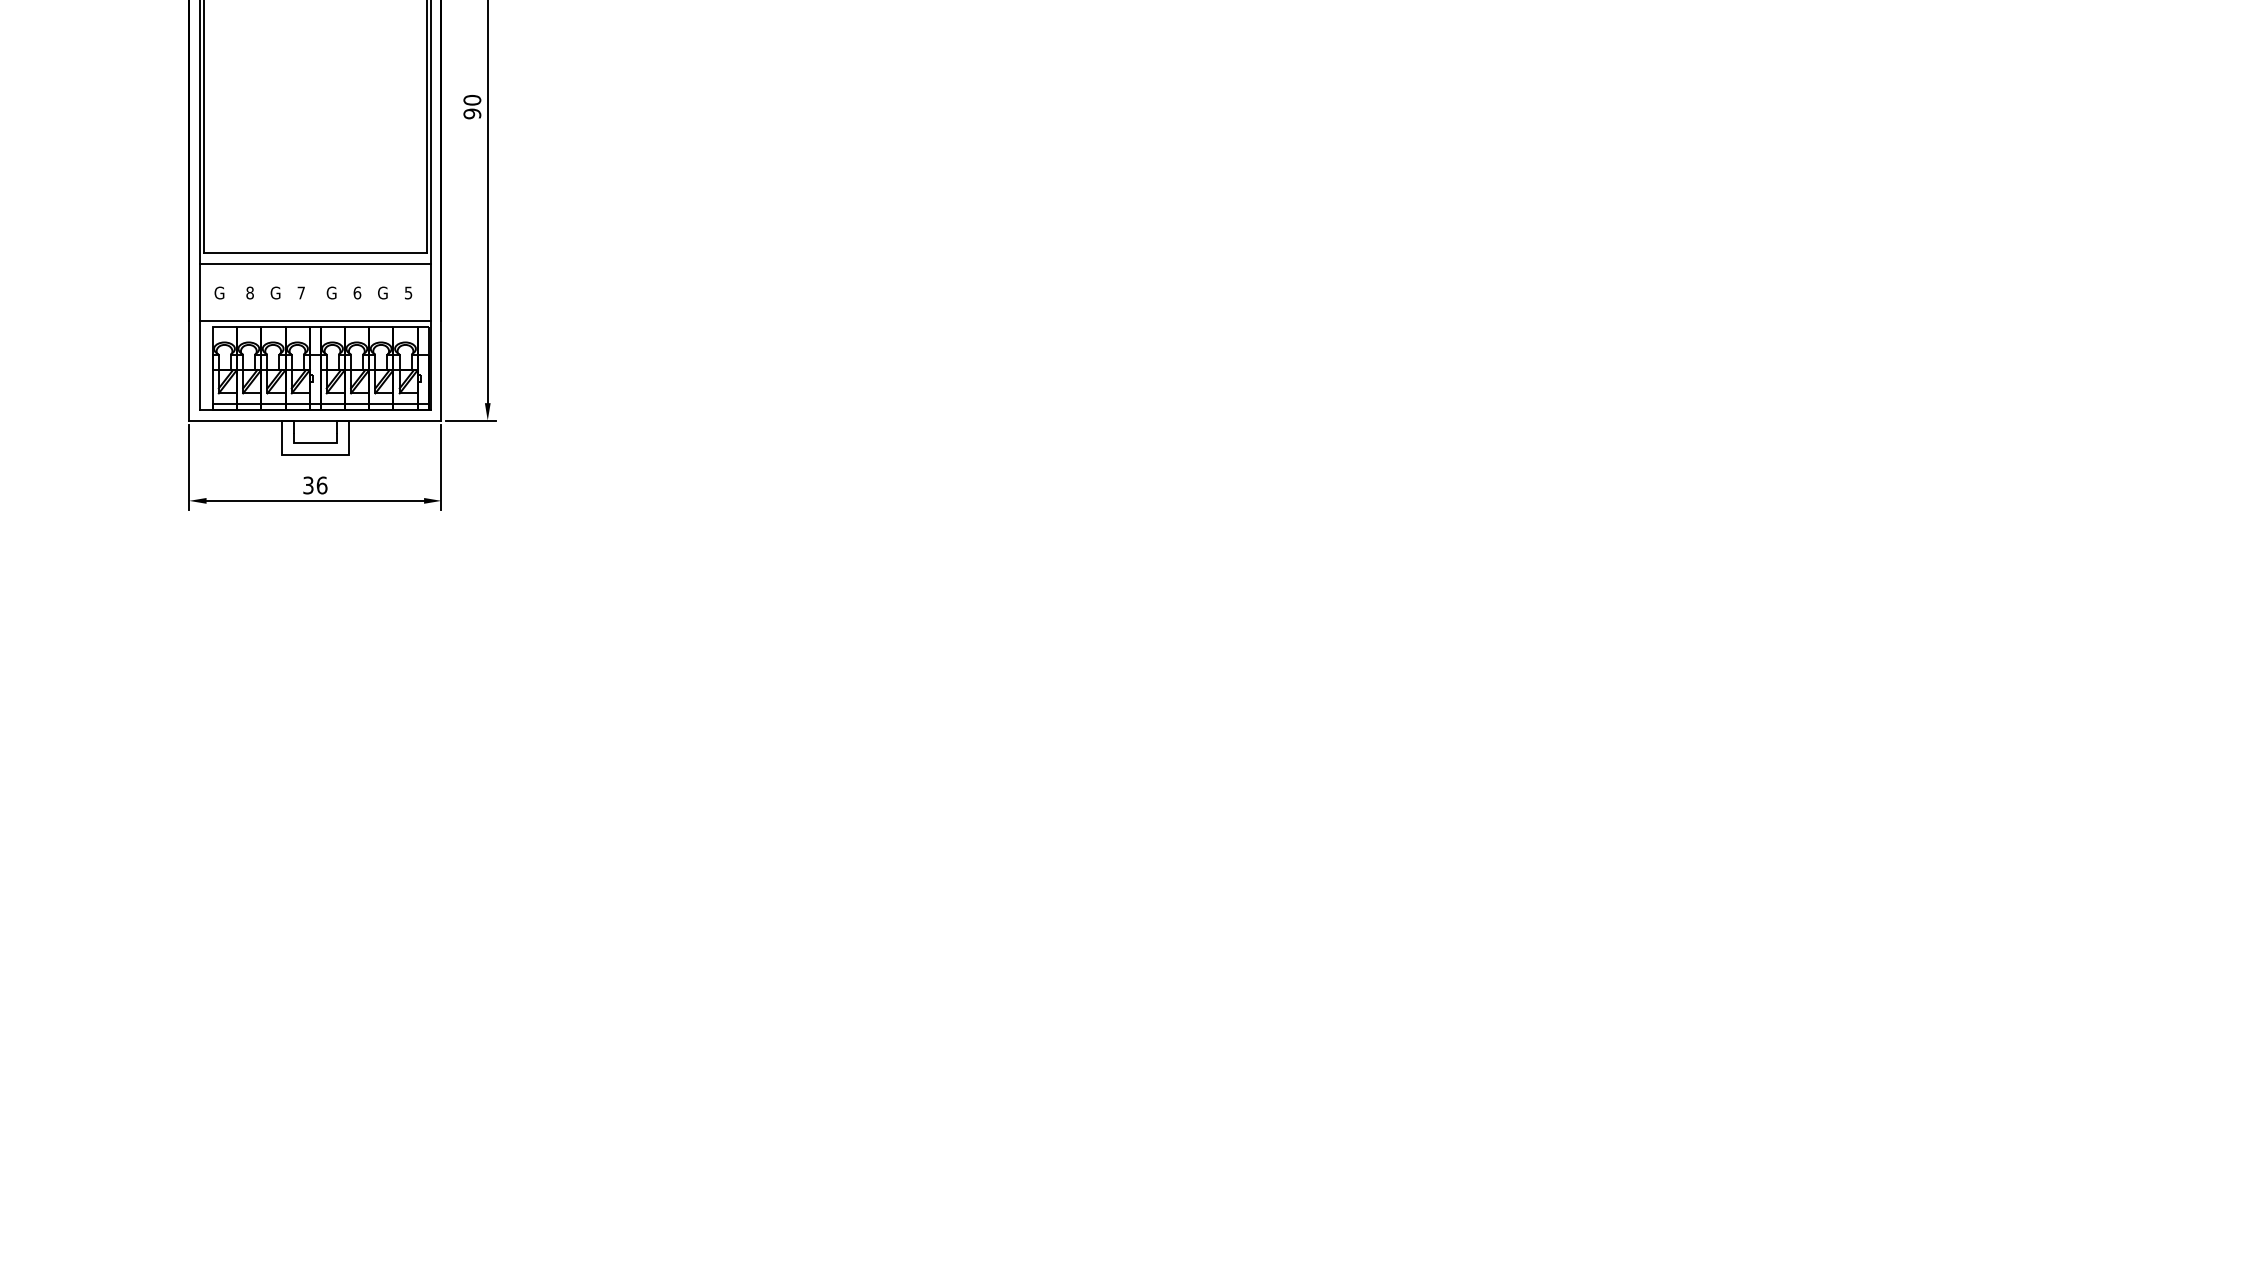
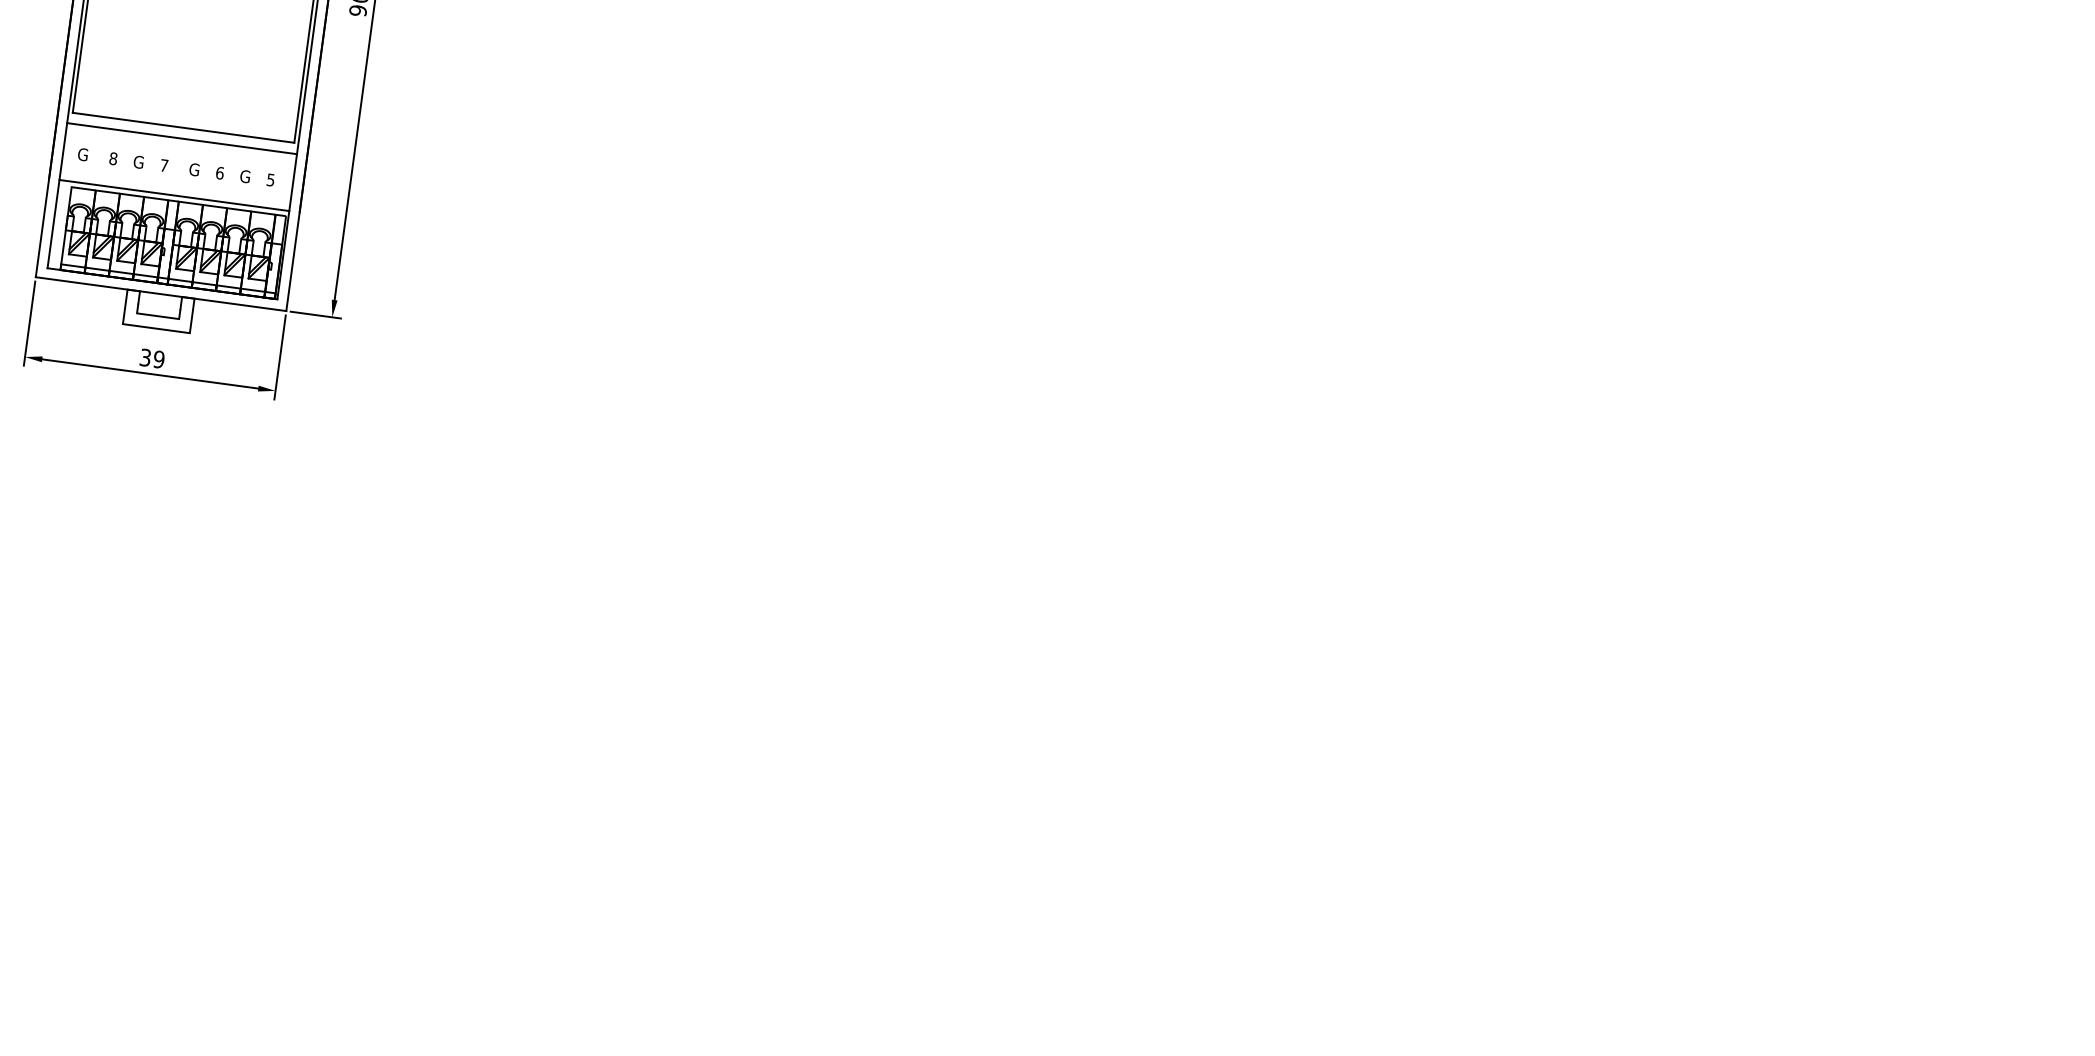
text: (321, 485) -> (158, 359), 36 -> 39

